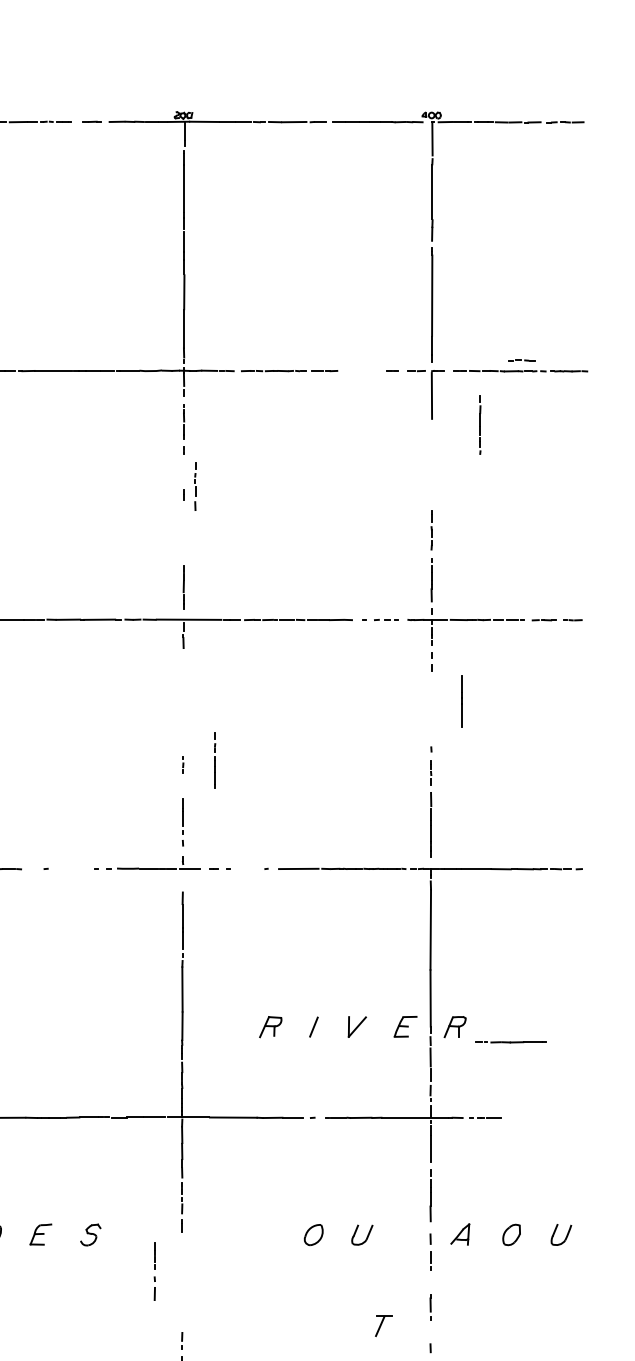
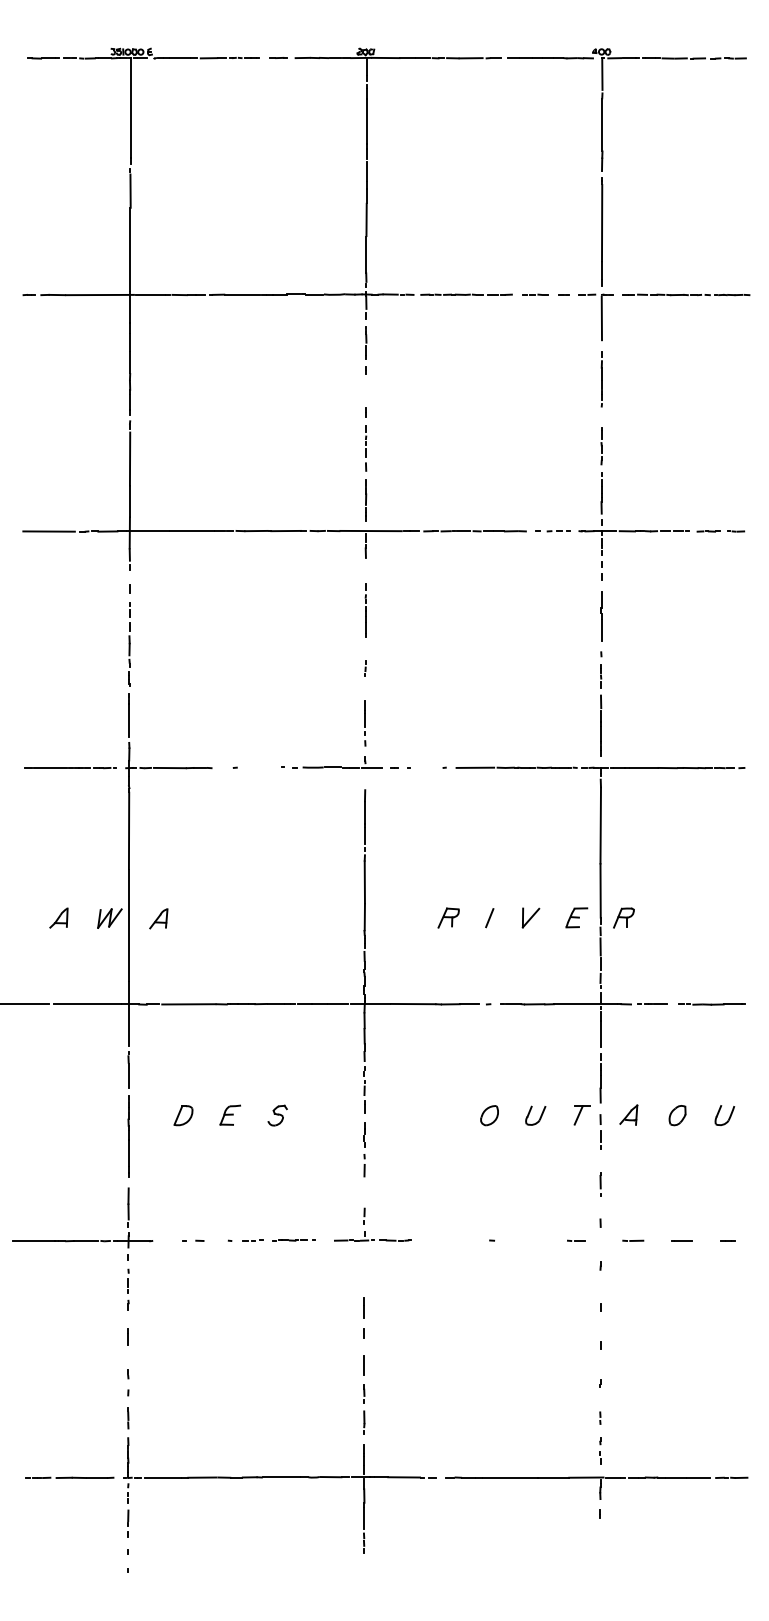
line: (522, 360) -> (535, 294), moved
line: (479, 425) -> (601, 379), moved
part: (195, 486) -> (366, 448), moved
line: (462, 701) -> (601, 616), moved
line: (214, 760) -> (365, 610), moved
line: (510, 1042) -> (711, 1004), moved
line: (154, 1269) -> (364, 1147), moved
part: (383, 1326) -> (581, 1115), moved

